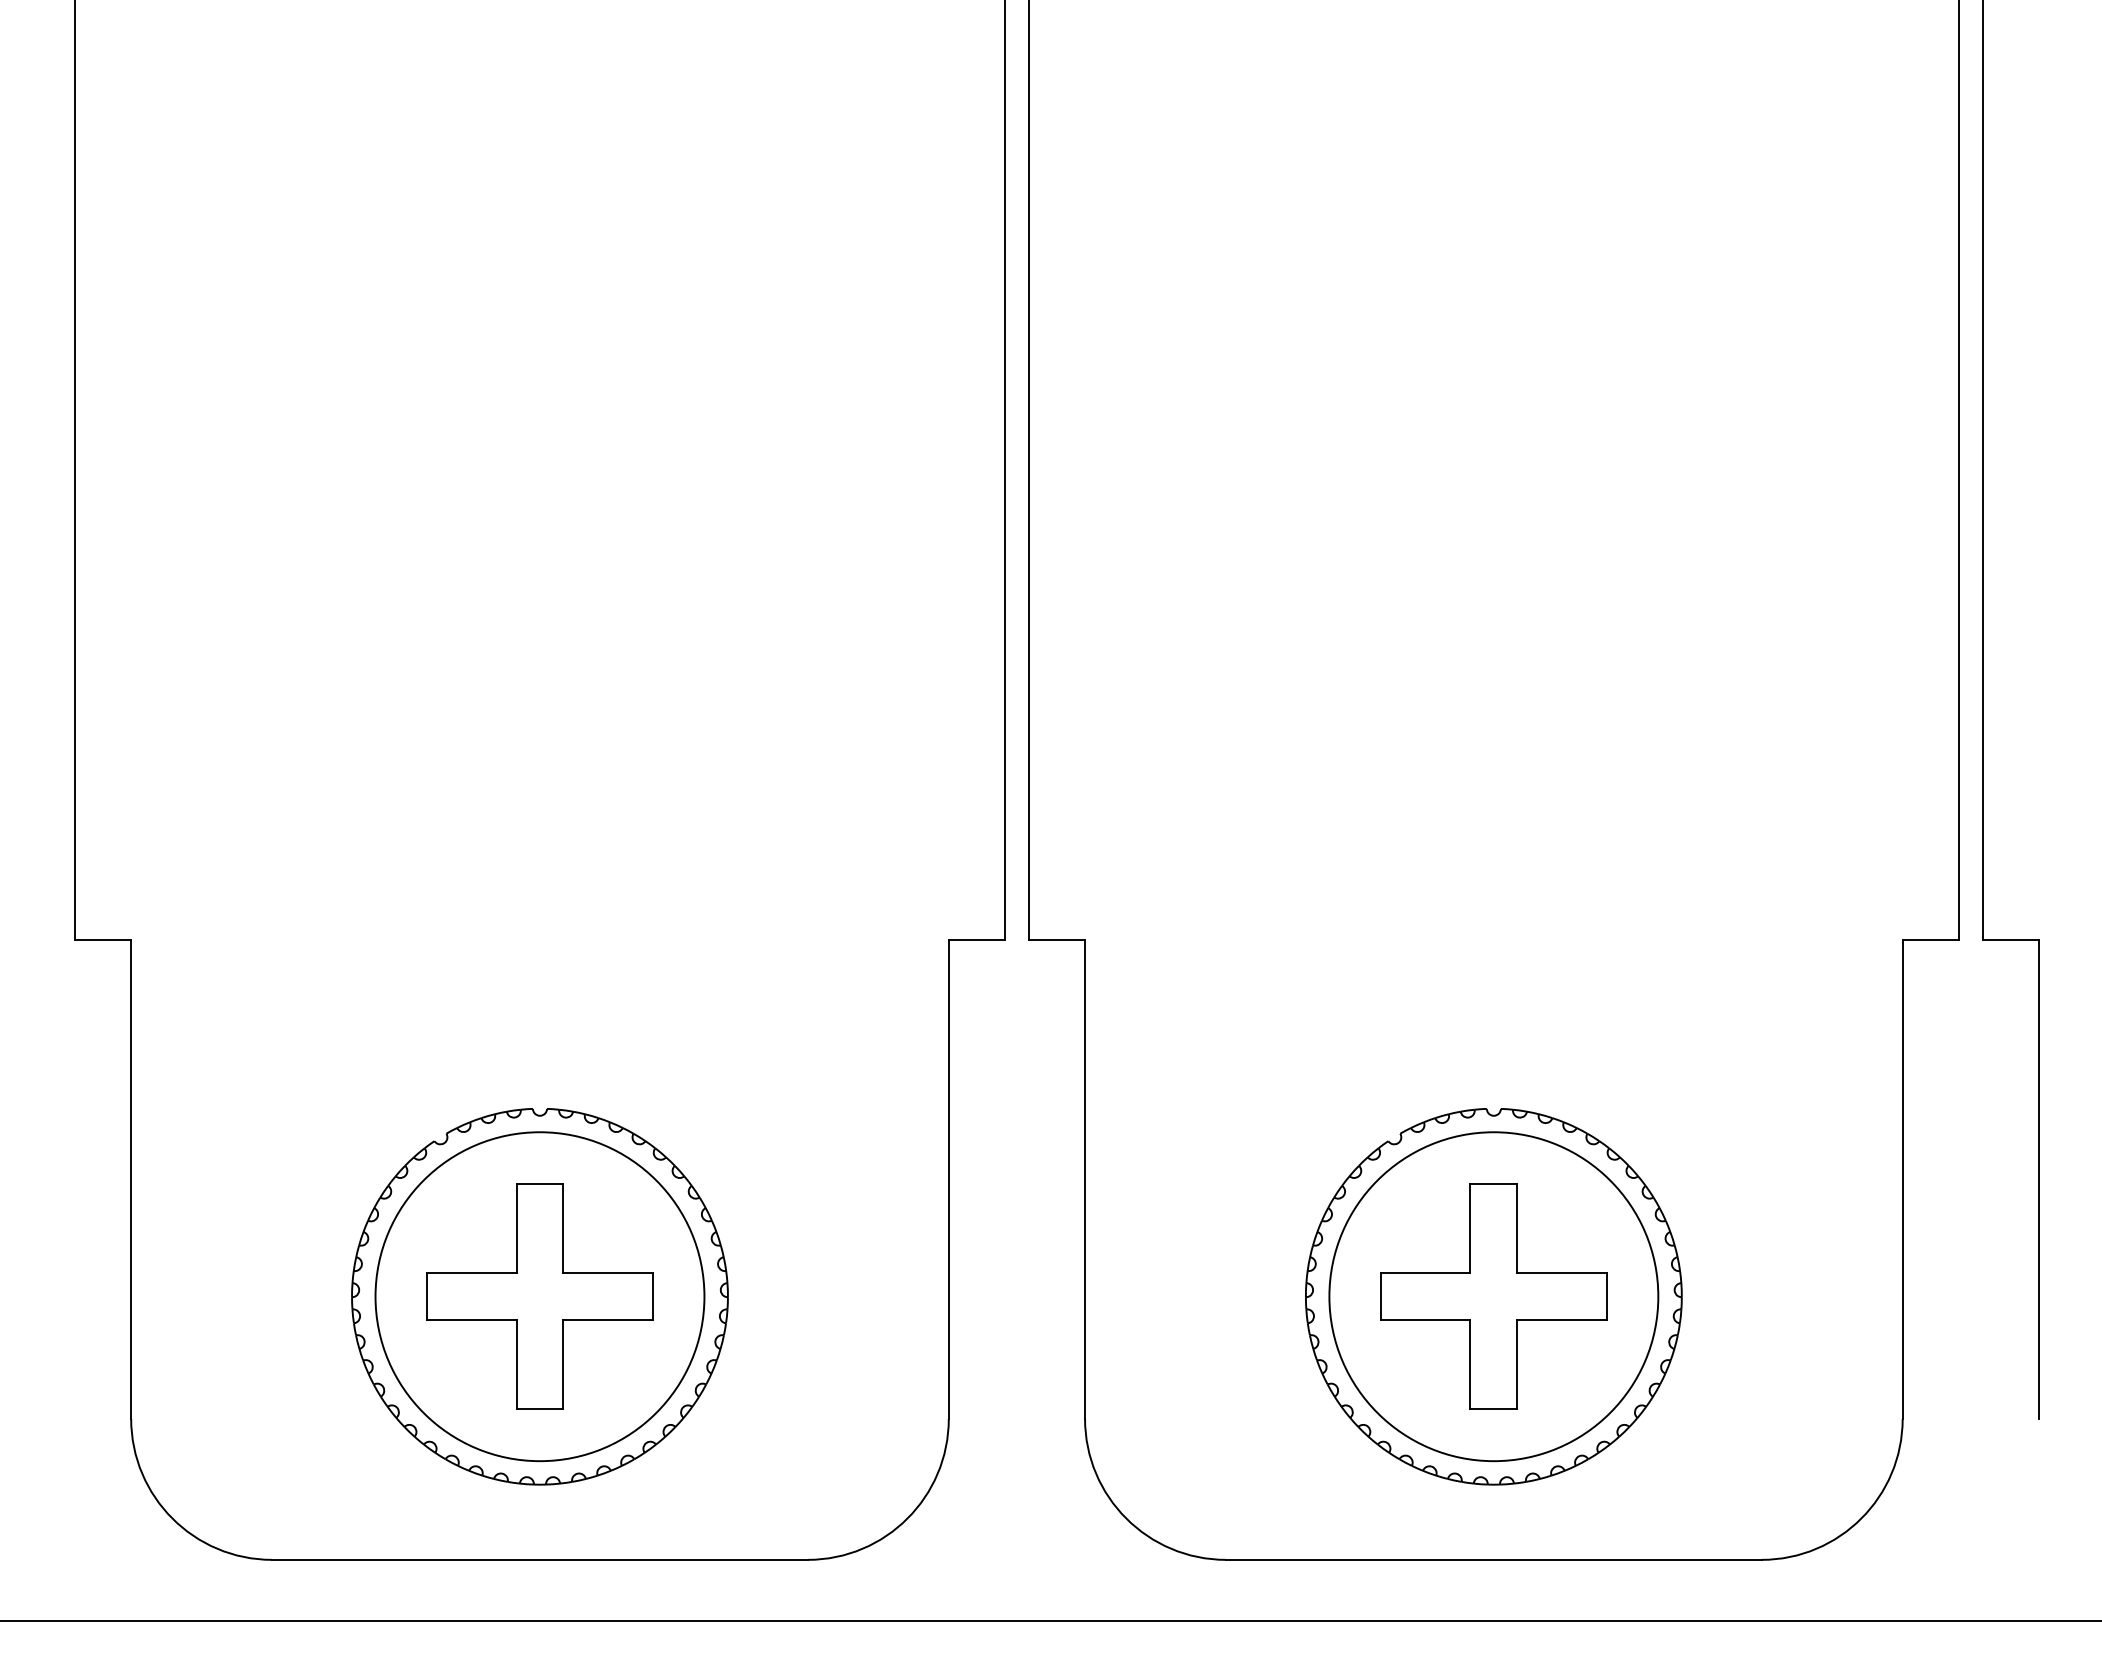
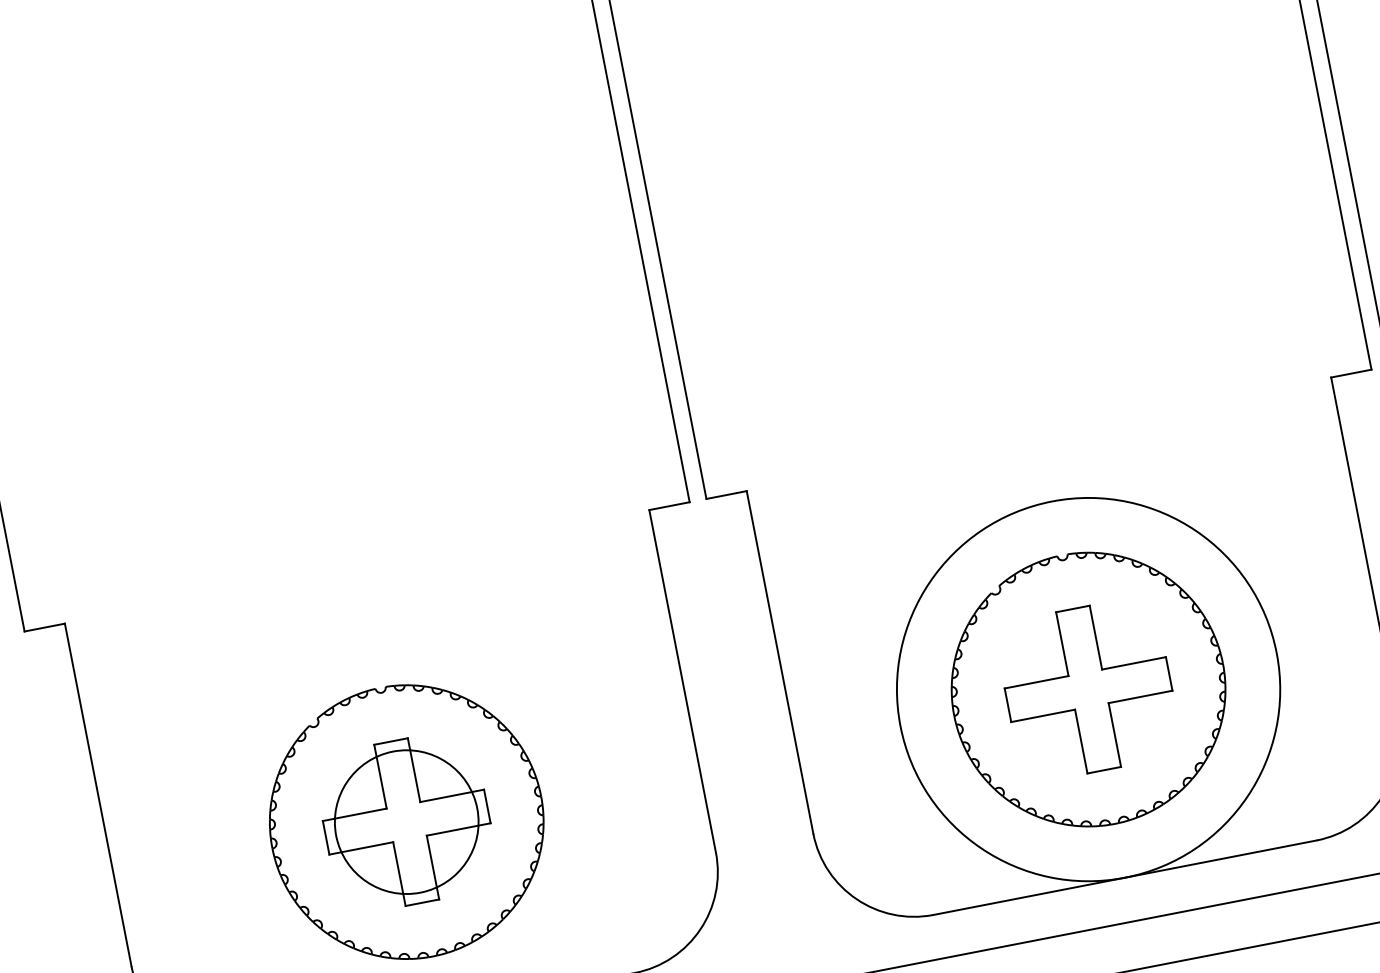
circle: (539, 1296) -> (406, 822), size x0.6
circle: (1493, 1296) -> (1088, 689), size x1.6

